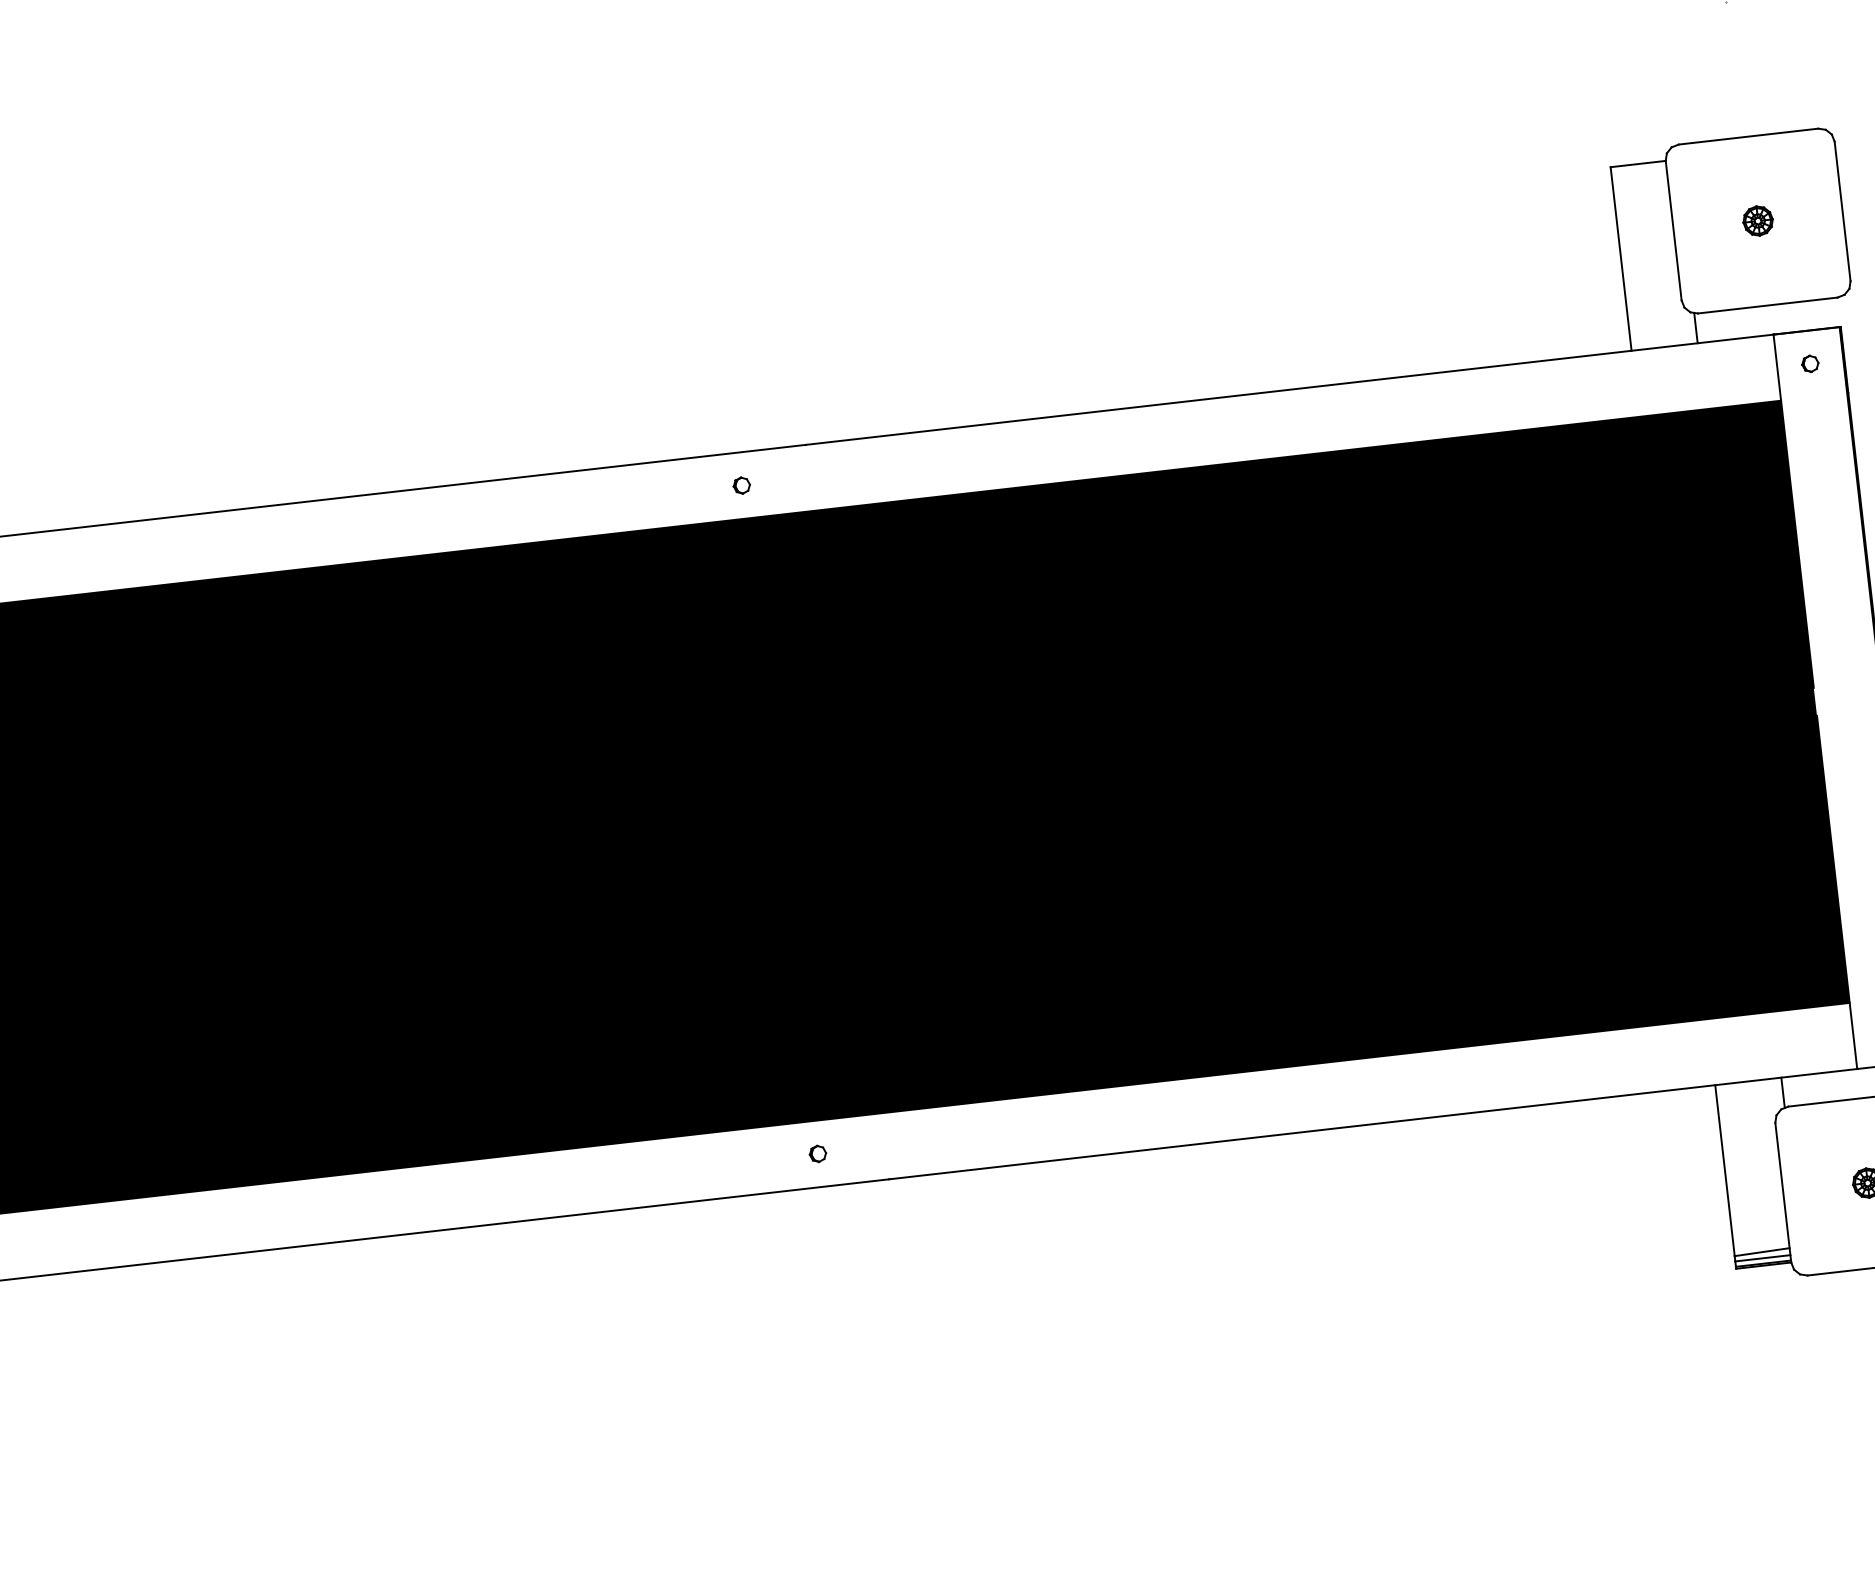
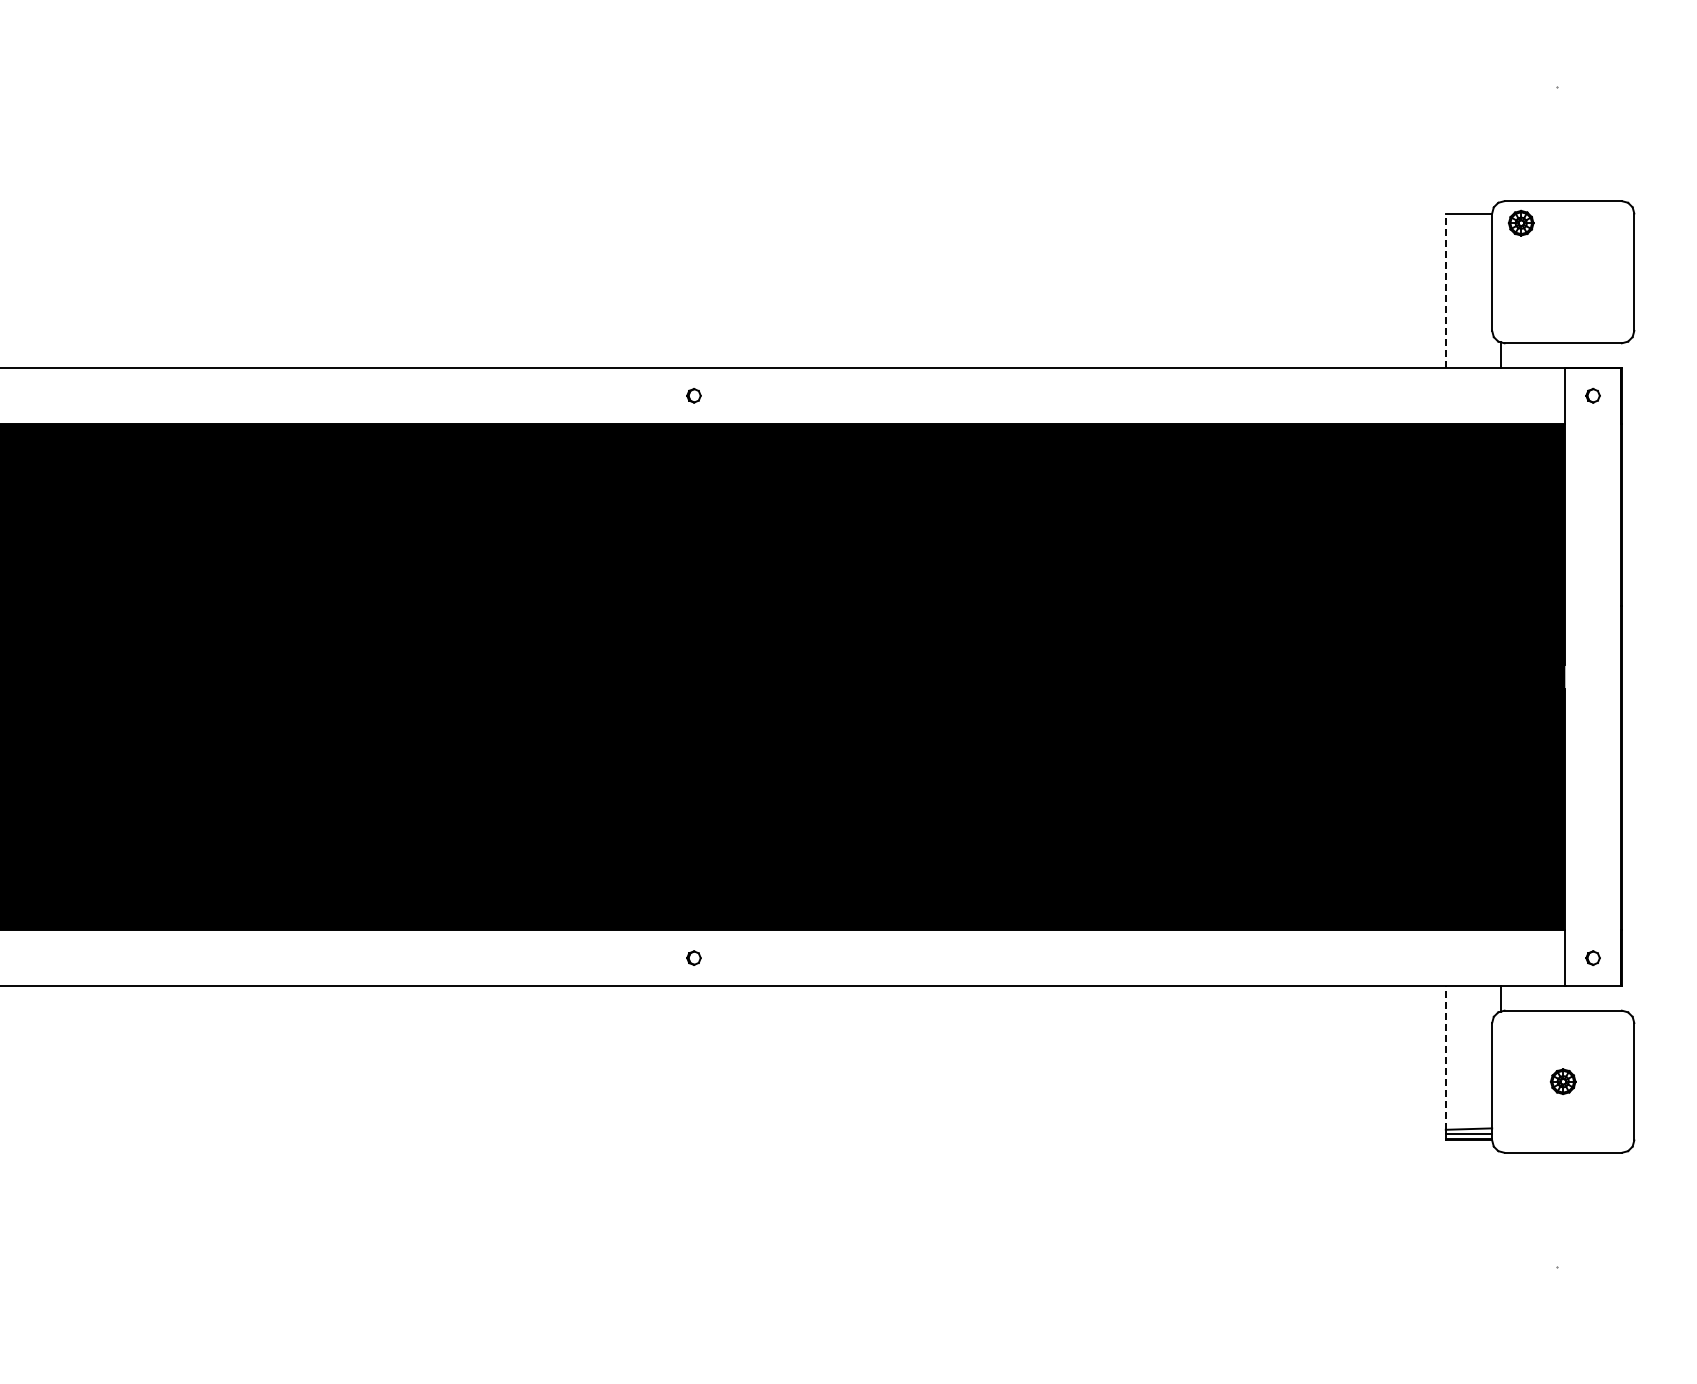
part: (1757, 220) -> (1520, 222), moved
line: (1620, 258) -> (1445, 290), solid -> dashed
line: (1724, 1170) -> (1445, 1057), solid -> dashed

